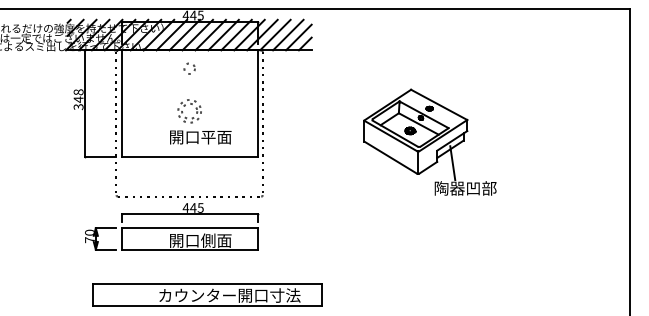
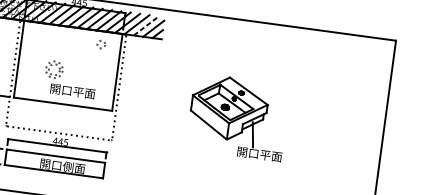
line: (288, 35) -> (146, 26), solid -> dashed
circle: (189, 68) -> (101, 44), moved
part: (183, 112) -> (49, 69), moved
text: (465, 188) -> (259, 154), 陶器凹部 -> 開口平面

